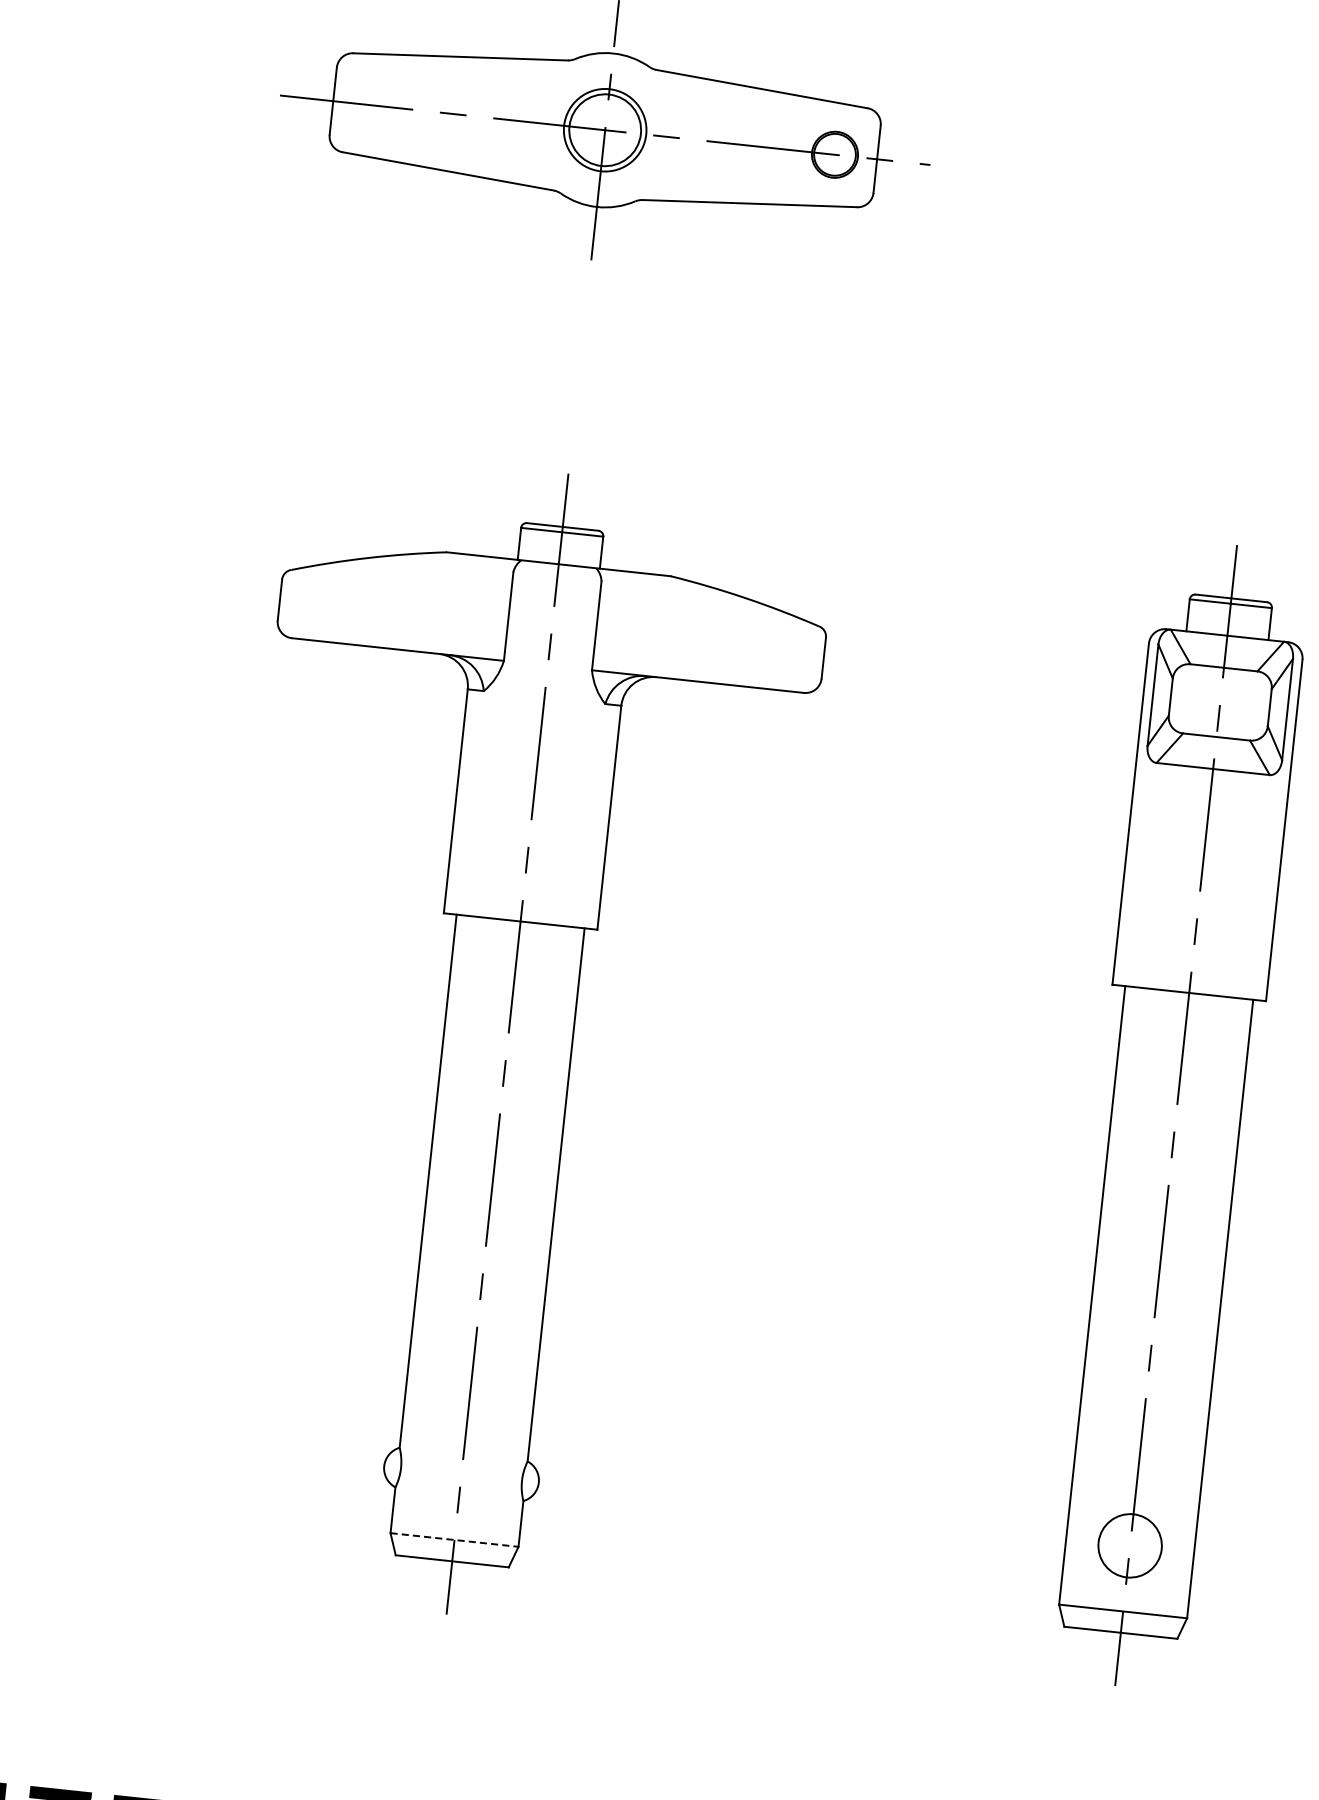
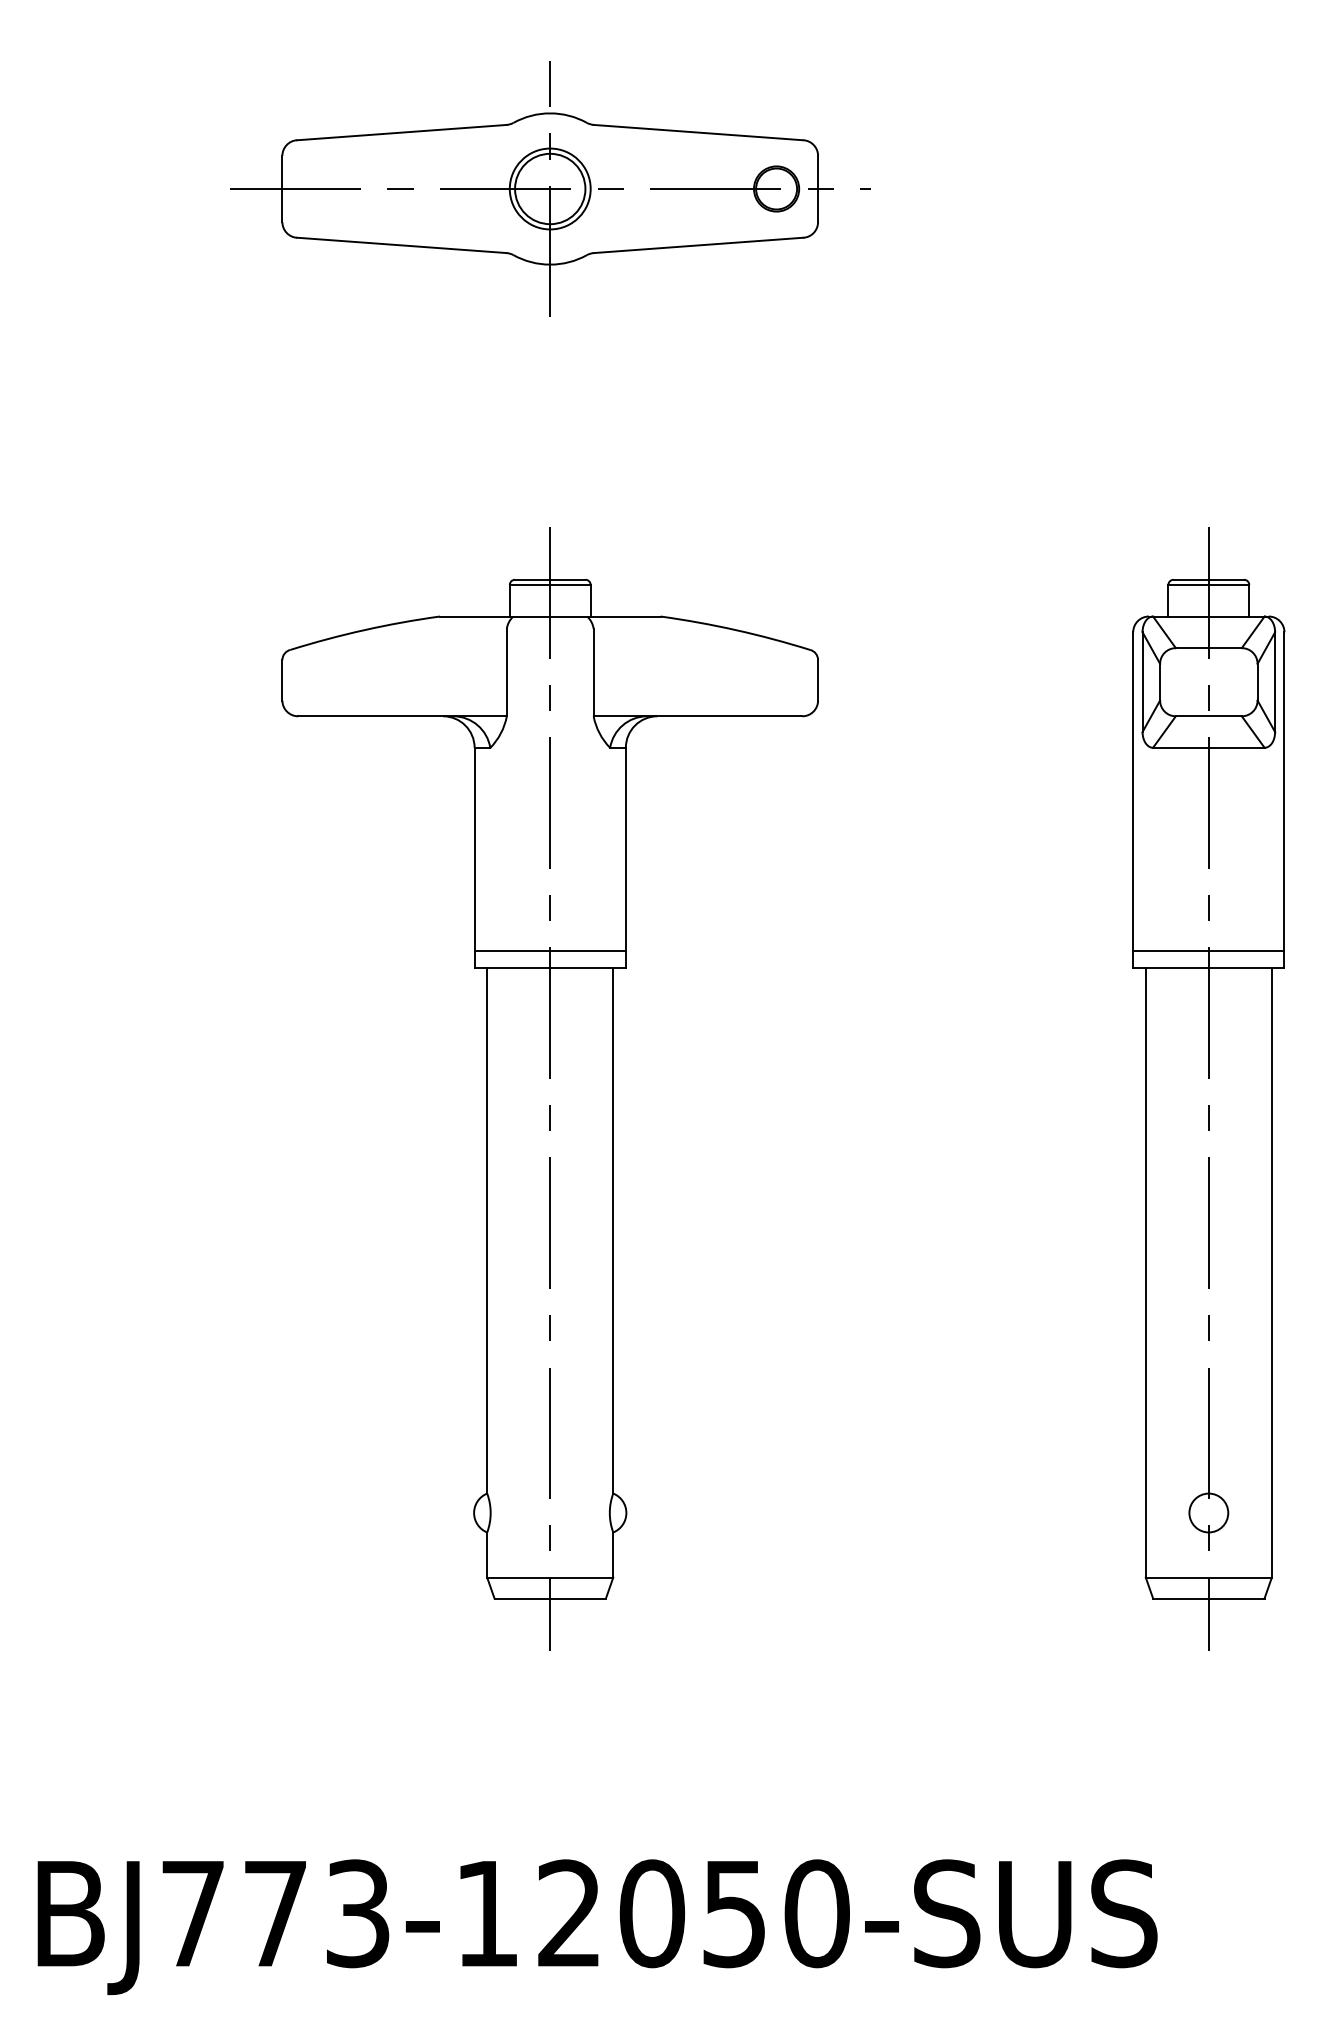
line: (521, 904) -> (549, 951), added
line: (1190, 975) -> (1208, 951), added
line: (454, 1539) -> (550, 1577), dashed -> solid
circle: (1129, 1545) -> (1208, 1512), size x0.62

